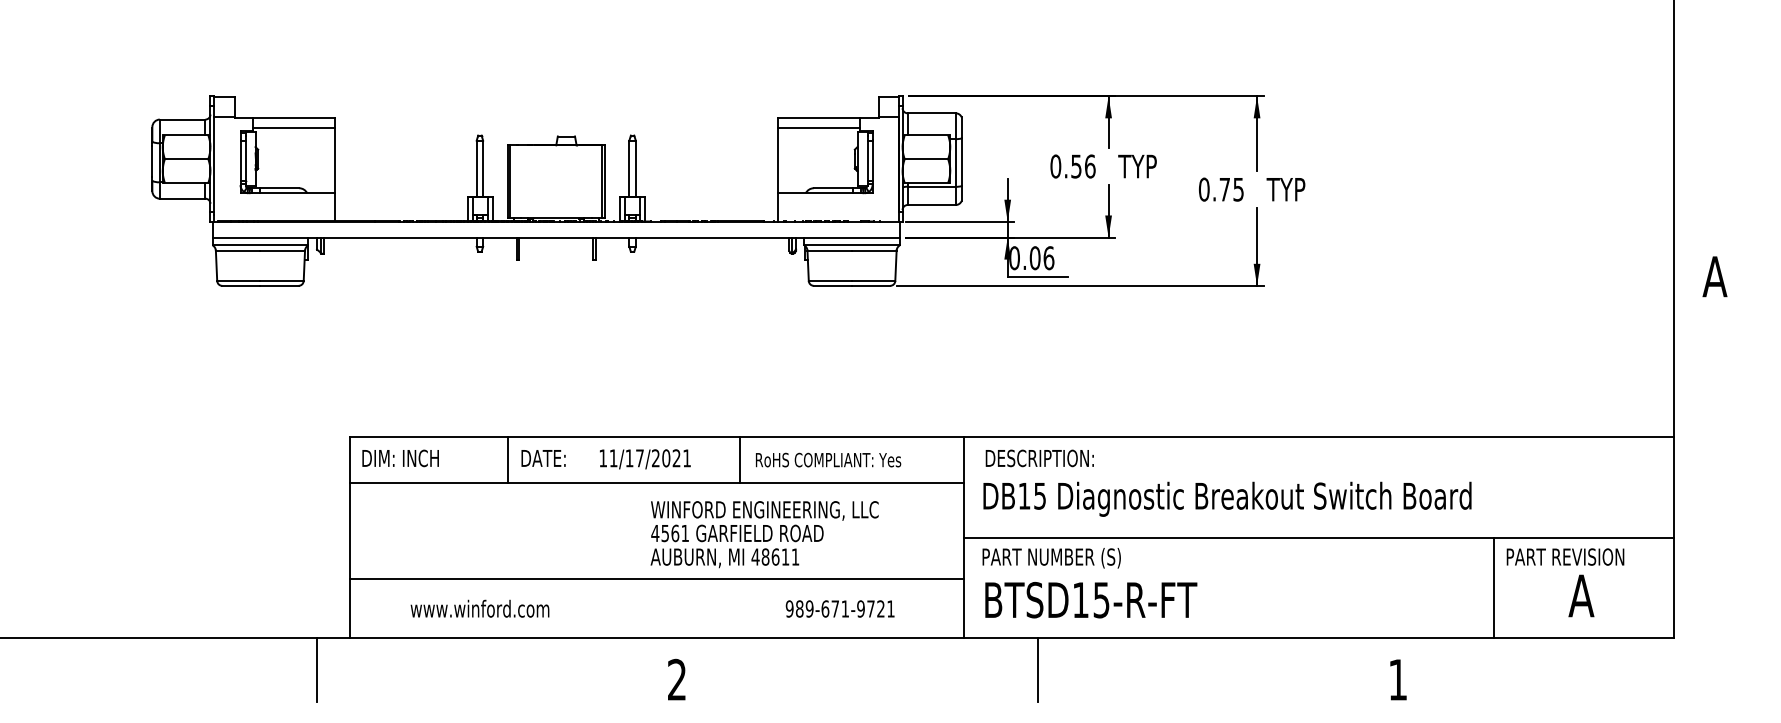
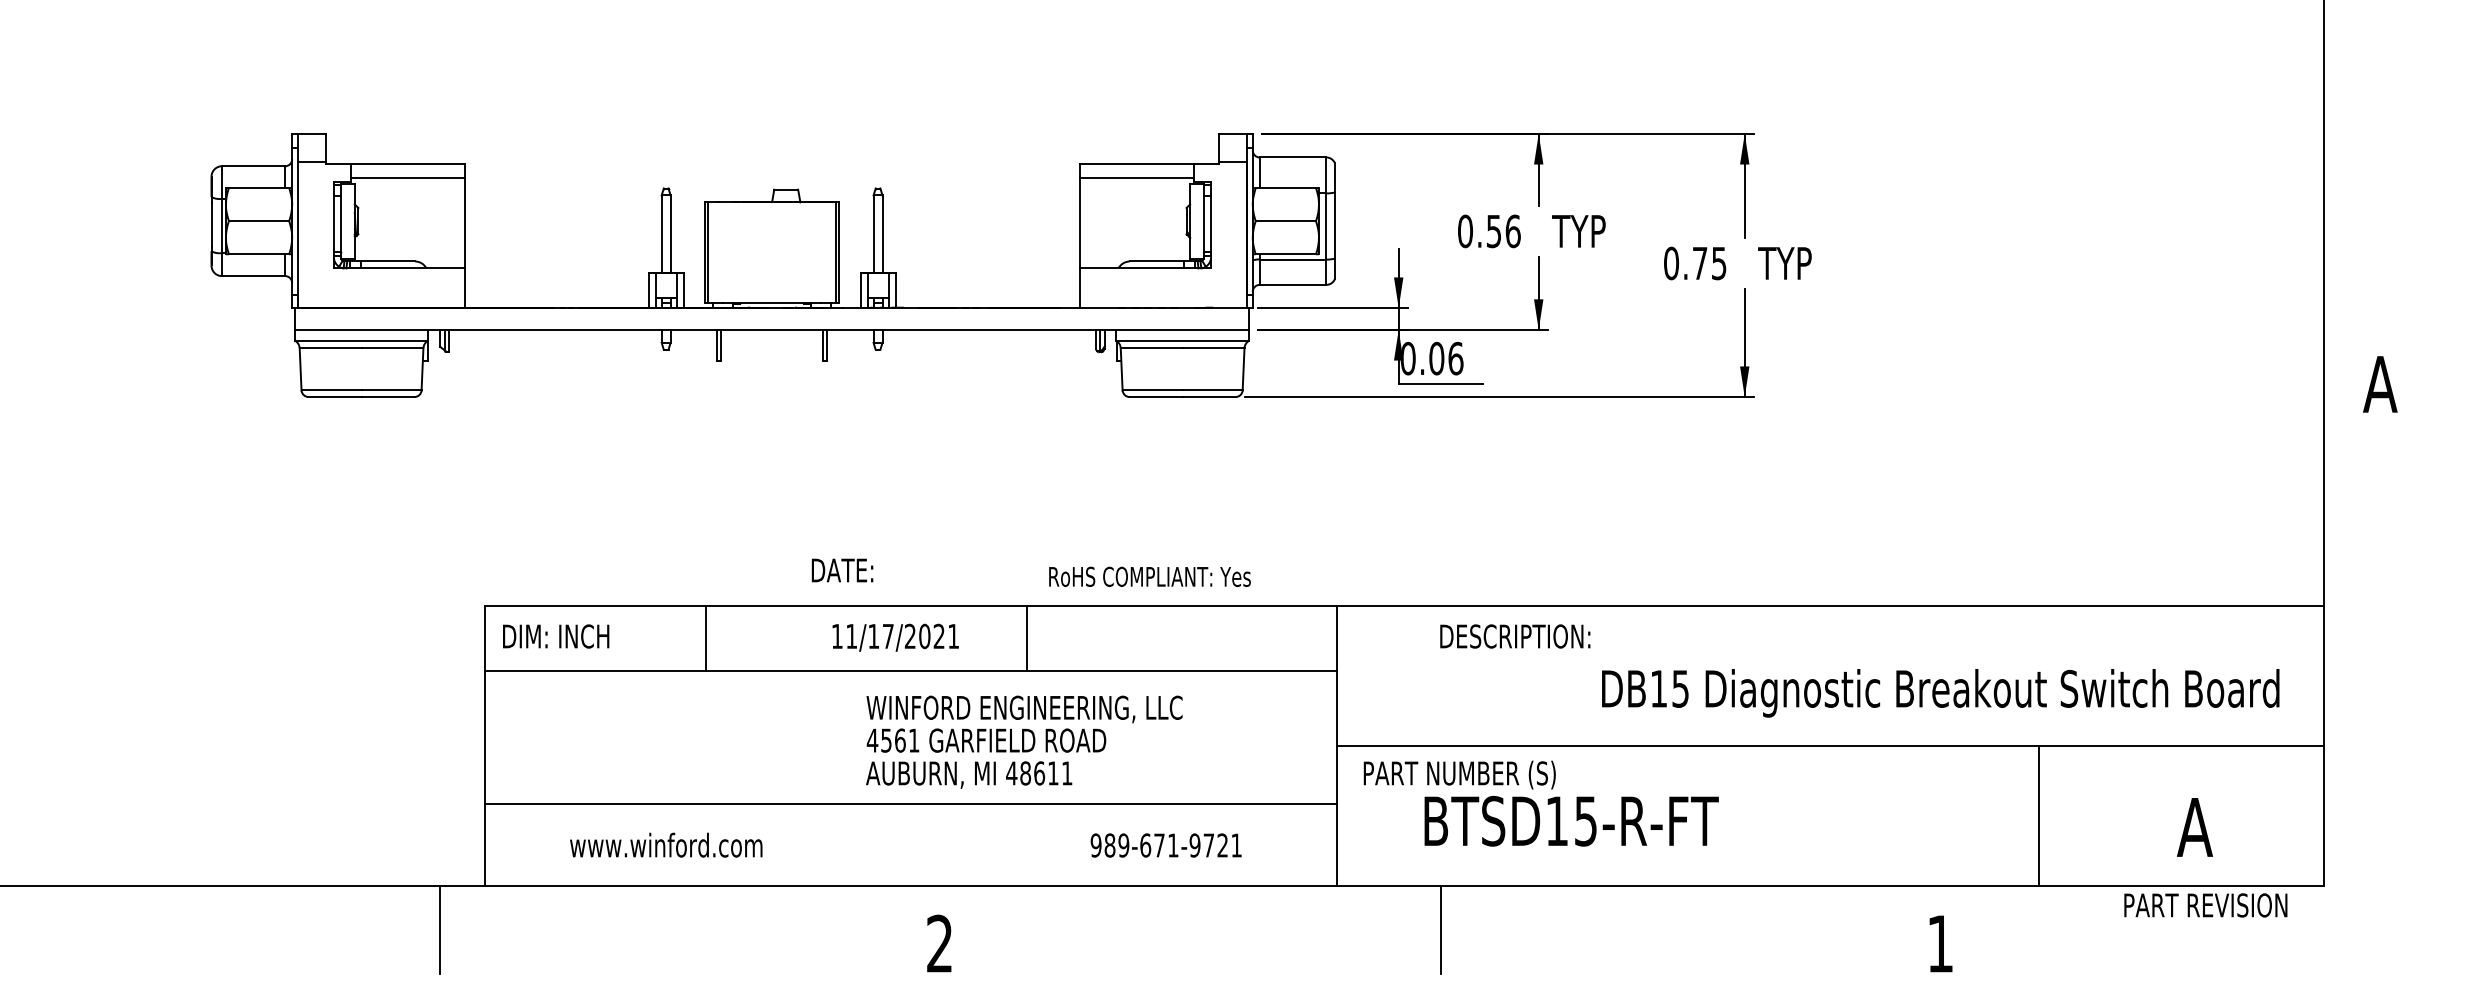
text: (543, 458) -> (842, 570), moved
text: (1040, 458) -> (1515, 636), moved
text: (828, 459) -> (1149, 576), moved
text: (1227, 499) -> (1940, 693), moved
text: (764, 534) -> (1024, 741), moved
text: (1565, 557) -> (2205, 905), moved
line: (1493, 587) -> (2039, 815), moved
text: (1091, 599) -> (1571, 820), moved

